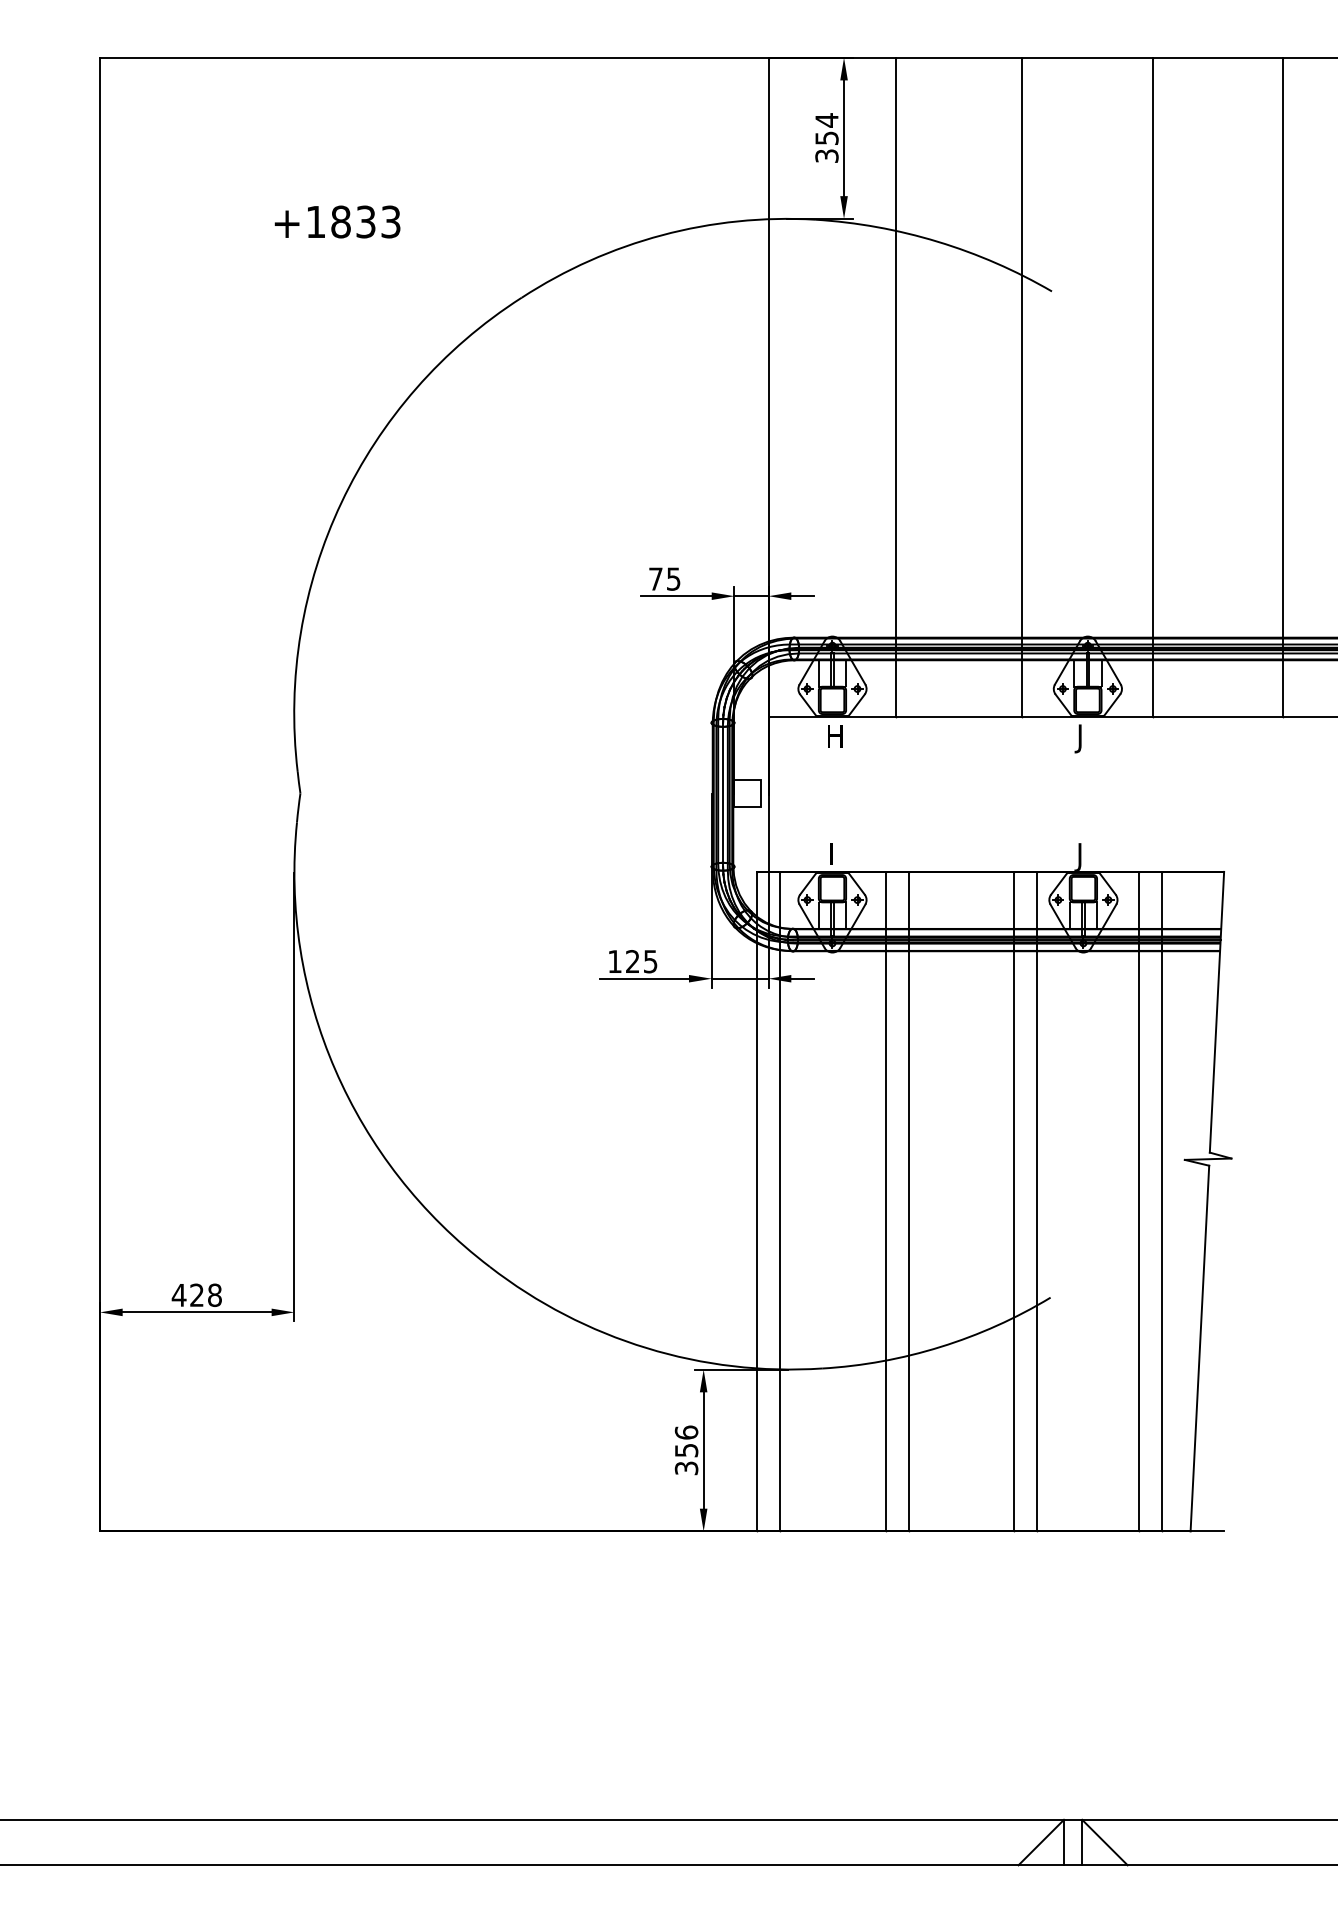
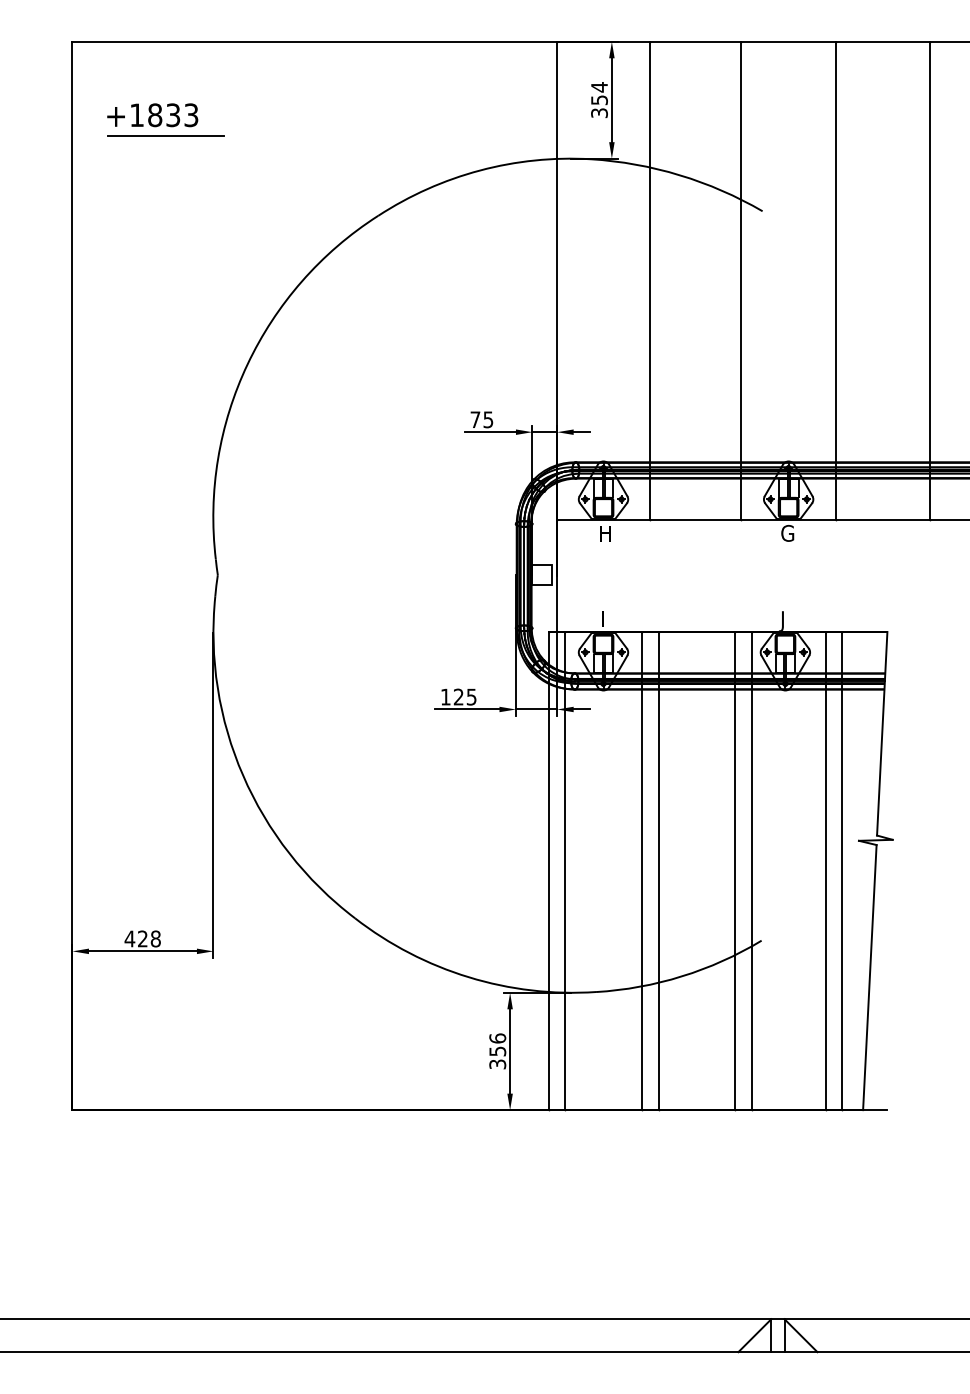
line: (228, 187) -> (165, 135), added
text: (337, 221) -> (152, 114), moved
text: (1084, 738) -> (786, 535), J -> G

